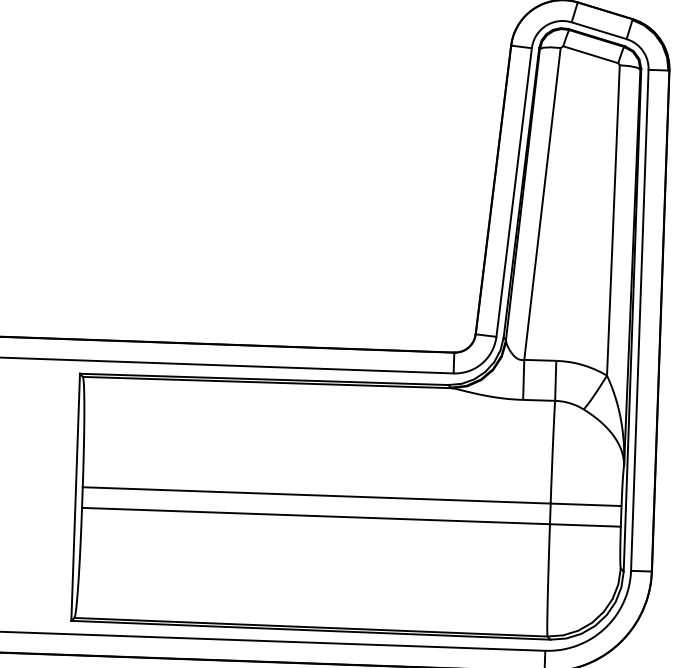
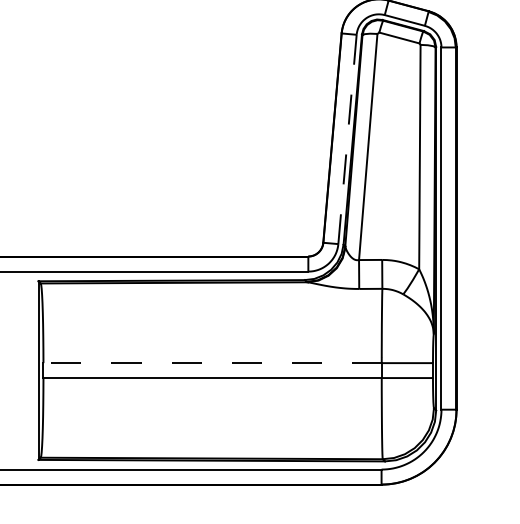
line: (514, 192) -> (347, 139), solid -> dashed
line: (316, 495) -> (212, 363), solid -> dashed

